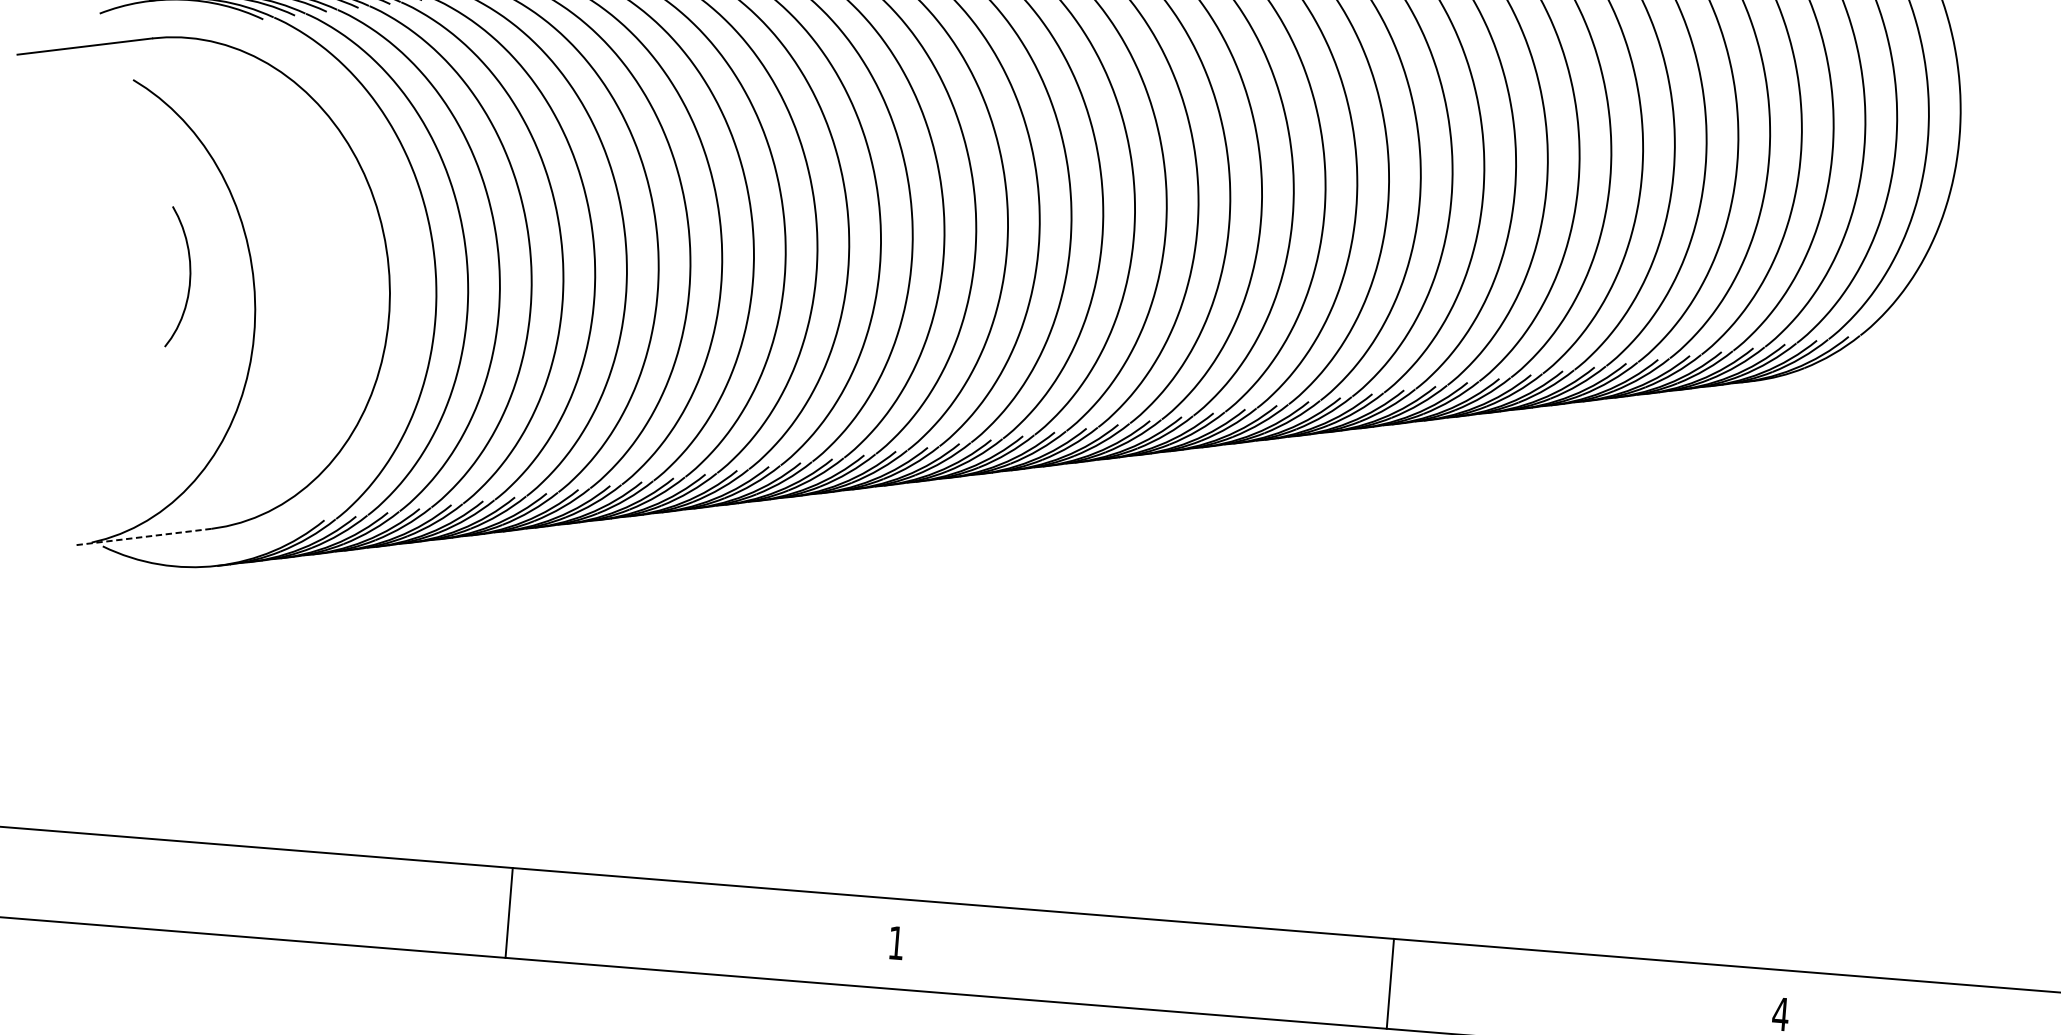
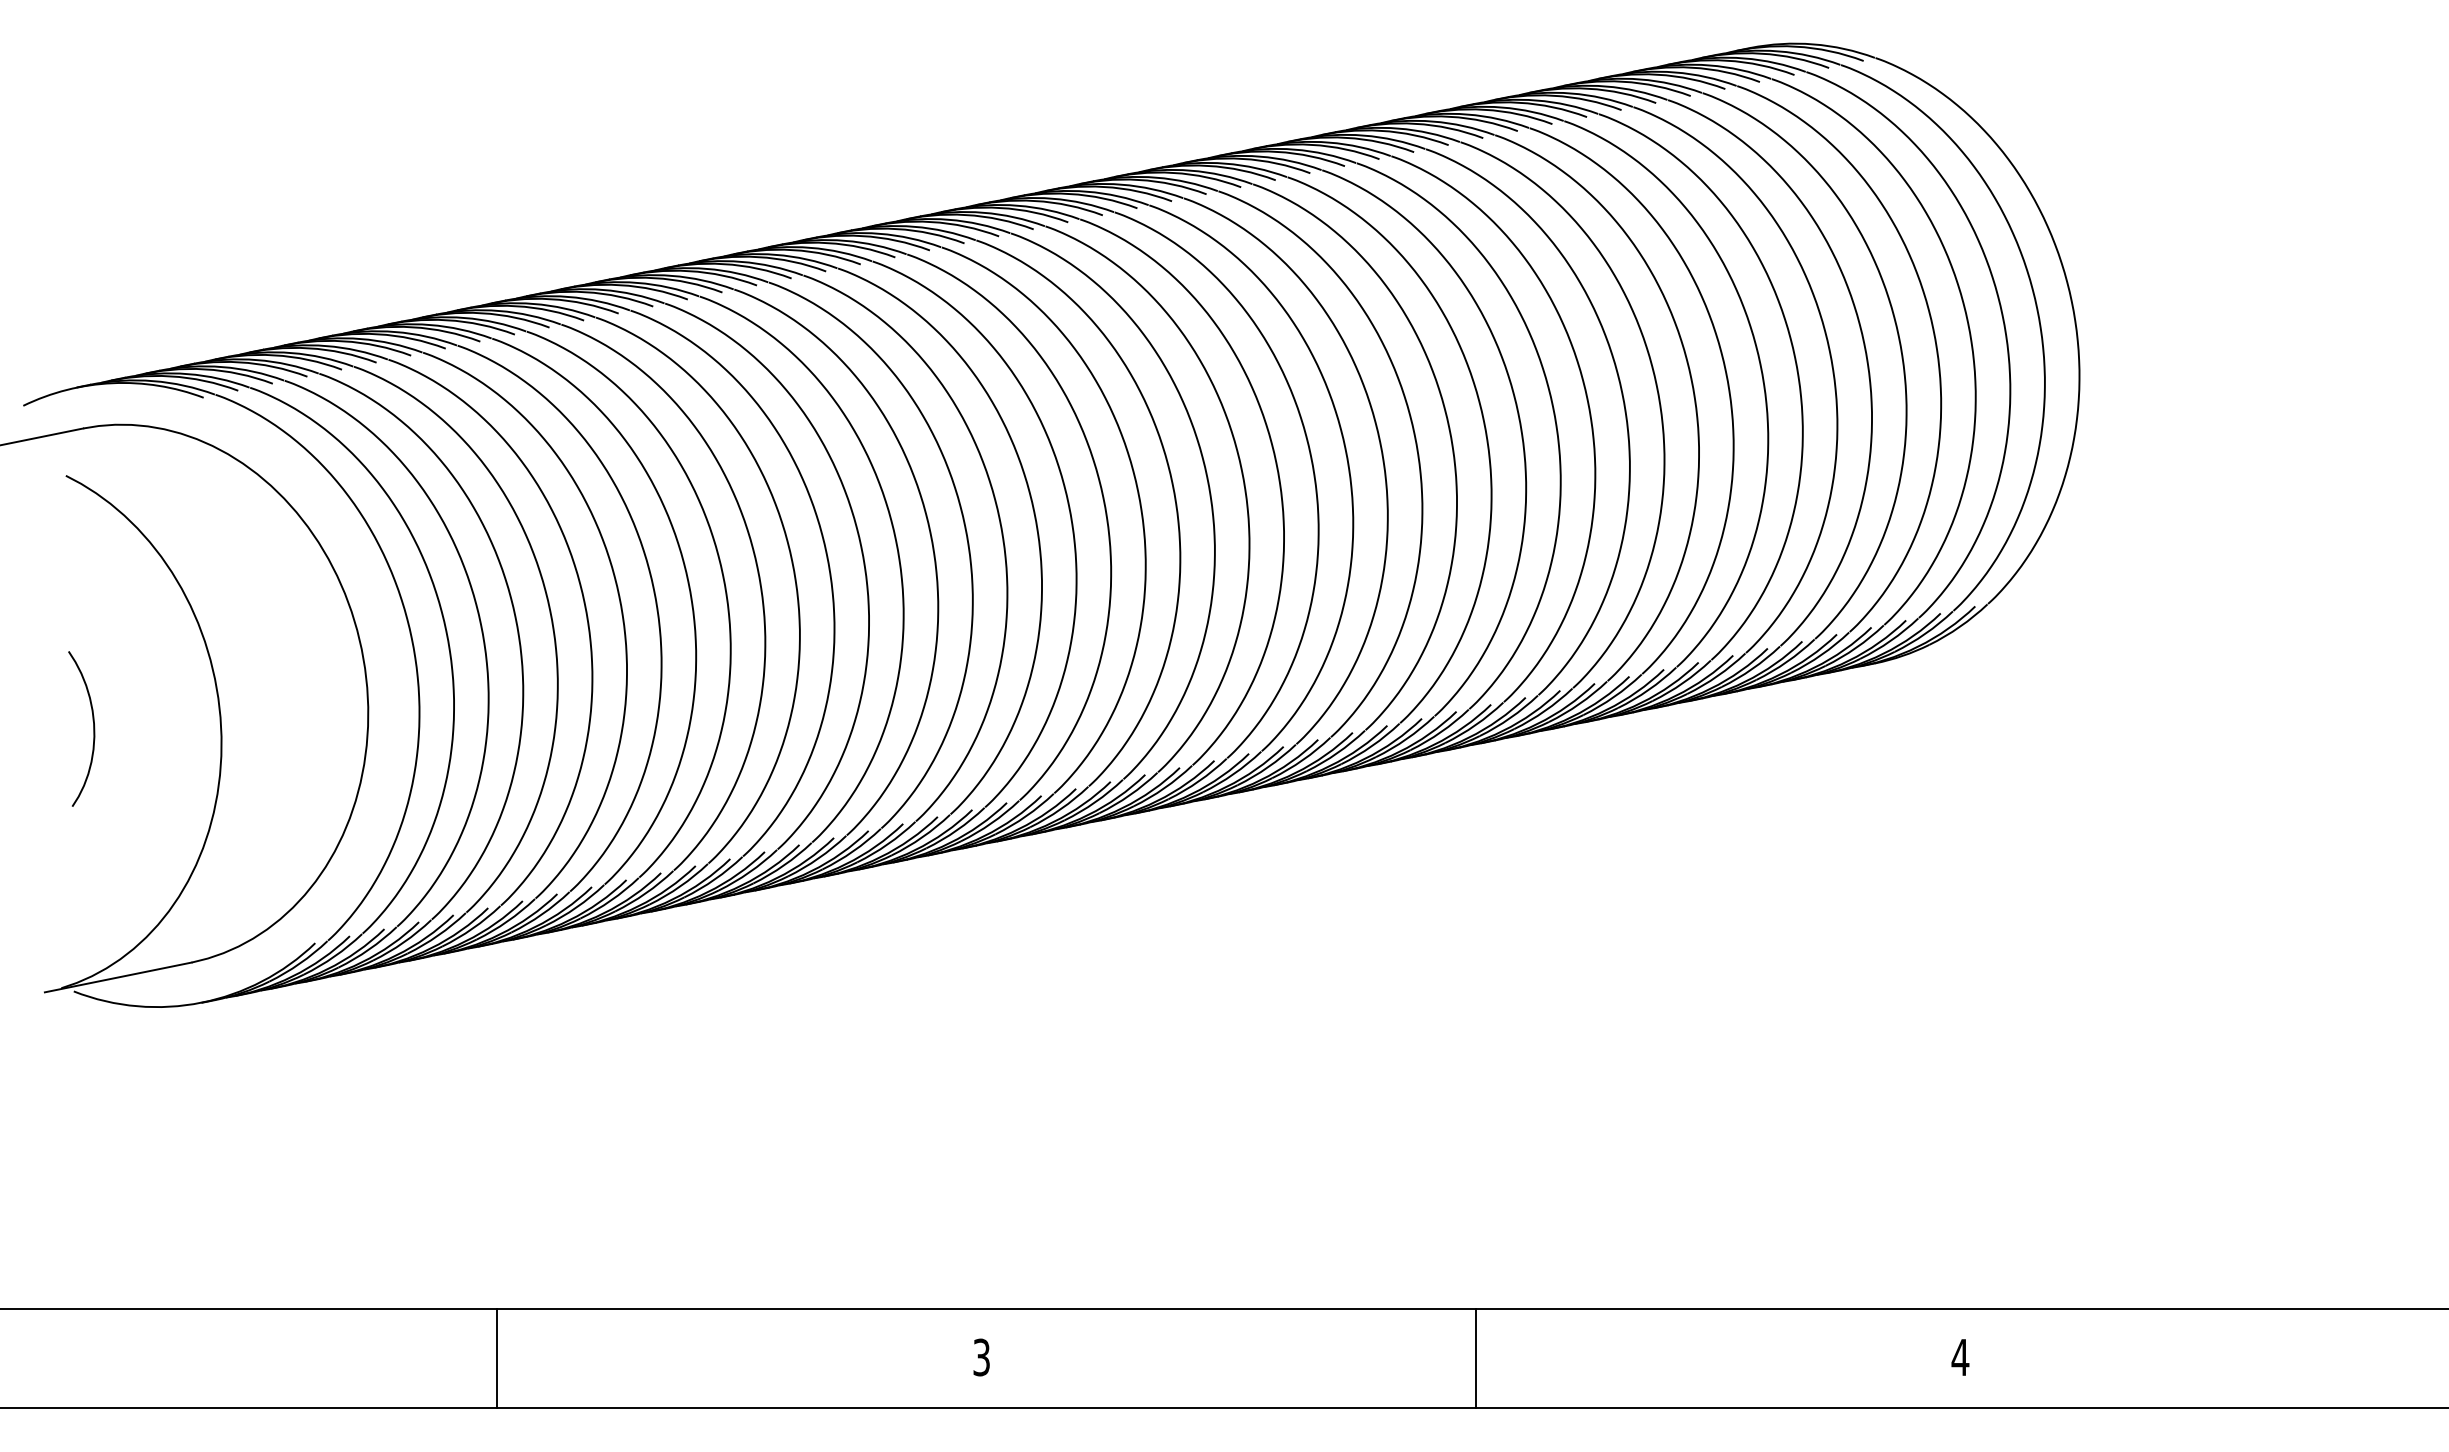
curve: (189, 277) -> (93, 728), moved
line: (144, 537) -> (118, 977), dashed -> solid
line: (509, 912) -> (497, 1358), moved
text: (896, 943) -> (981, 1357), 1 -> 3
line: (1390, 983) -> (1476, 1358), moved

